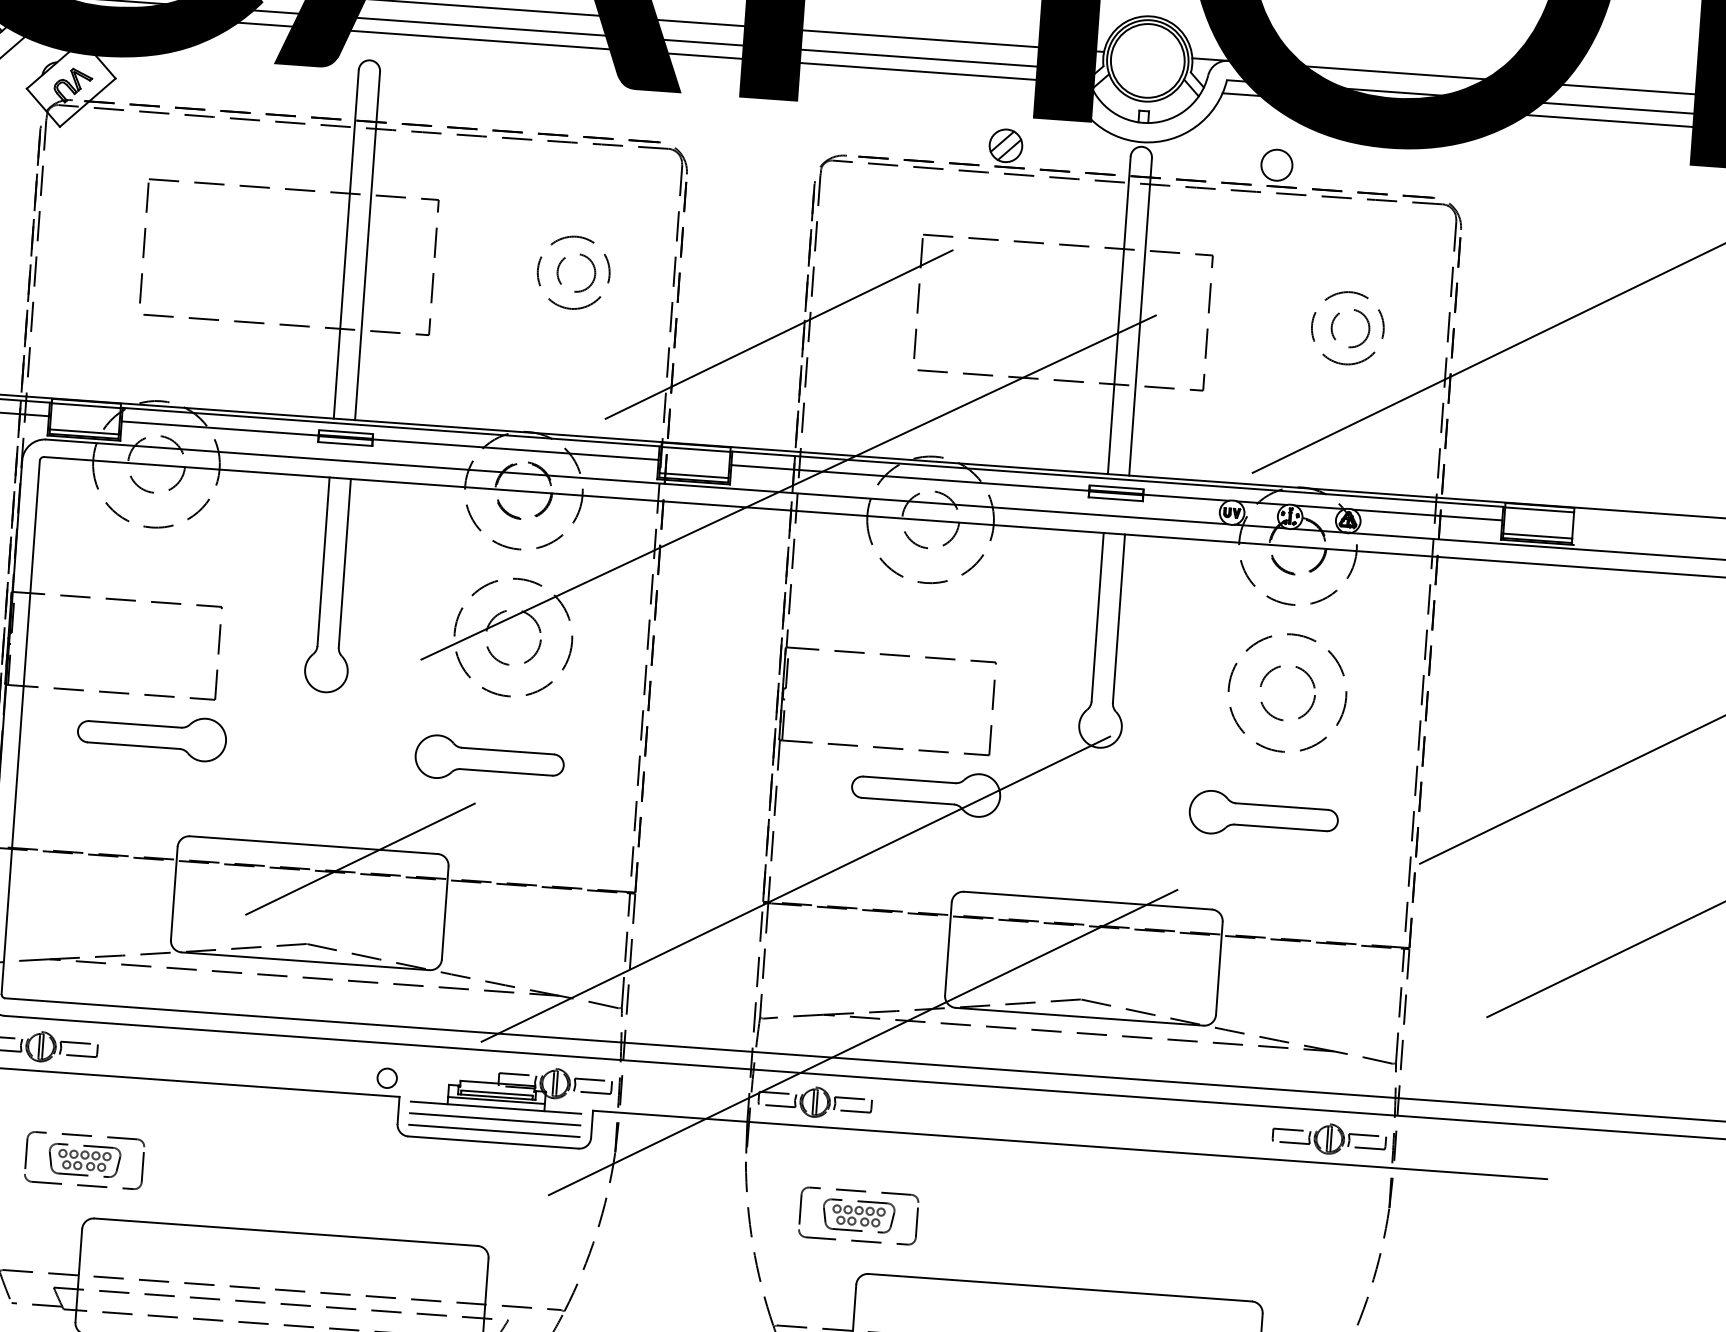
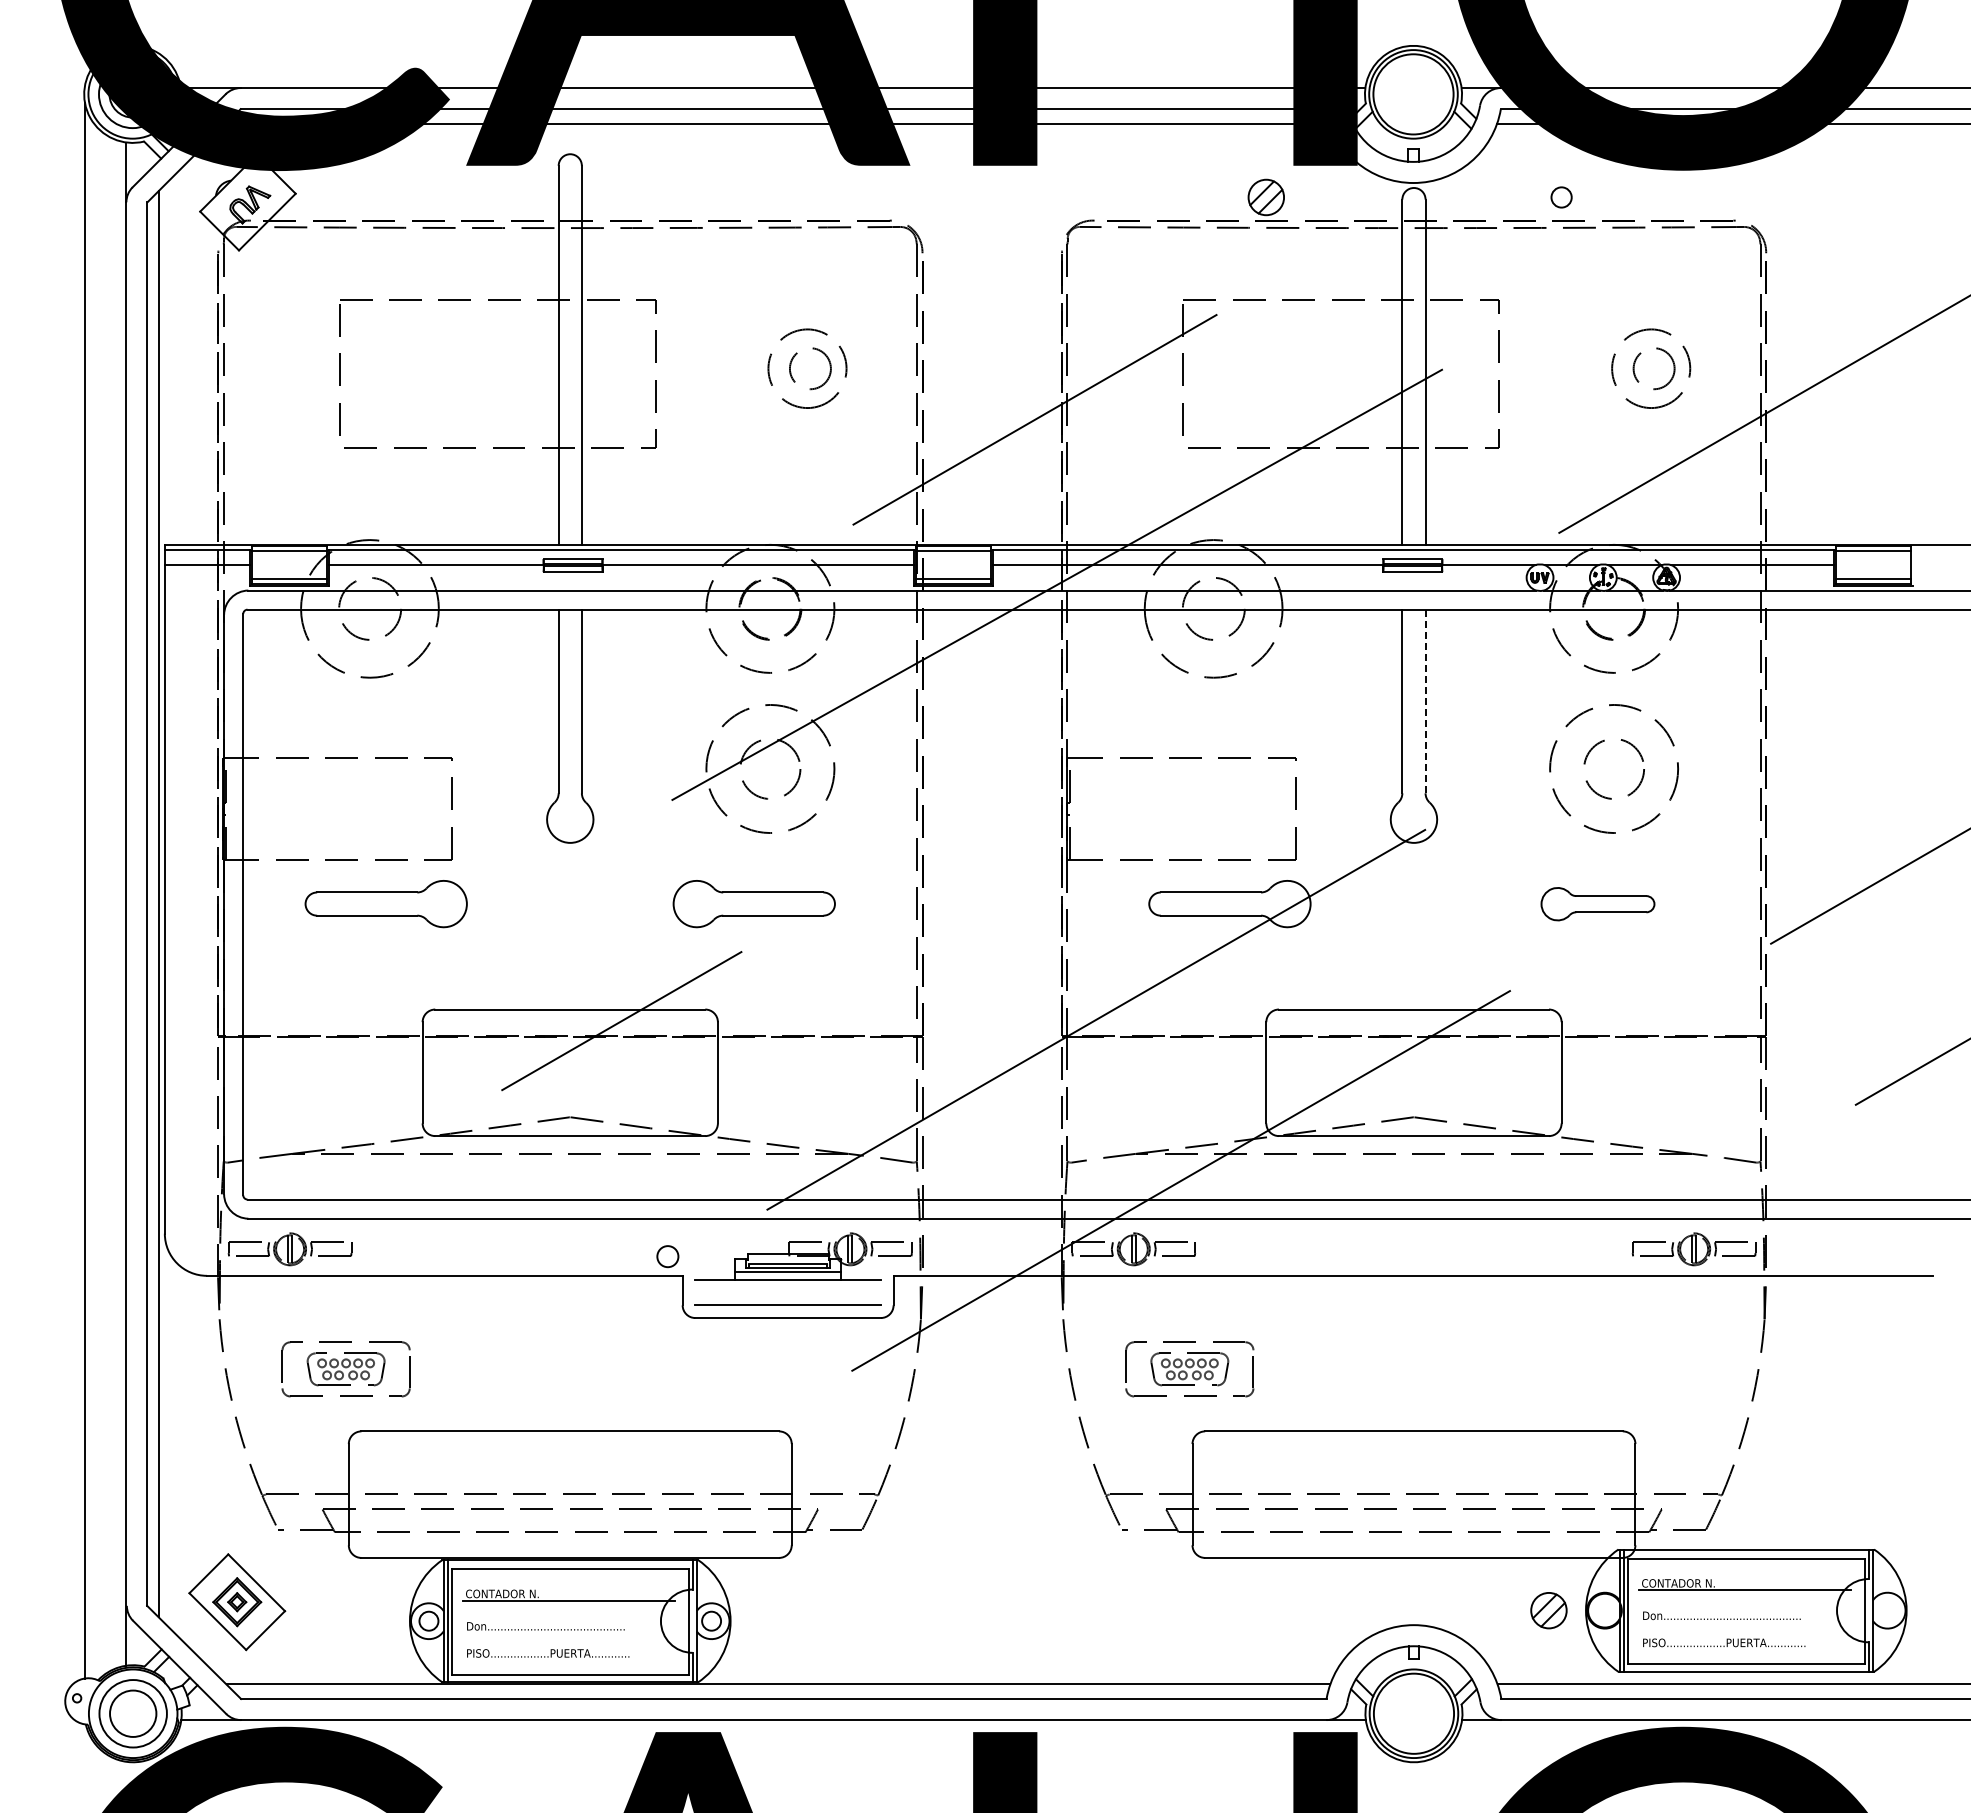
circle: (1276, 165) -> (1561, 197), size x0.6
line: (1118, 618) -> (1425, 701), solid -> dashed
part: (1263, 816) -> (1597, 904), size x0.7
line: (494, 1119) -> (787, 1292), removed

